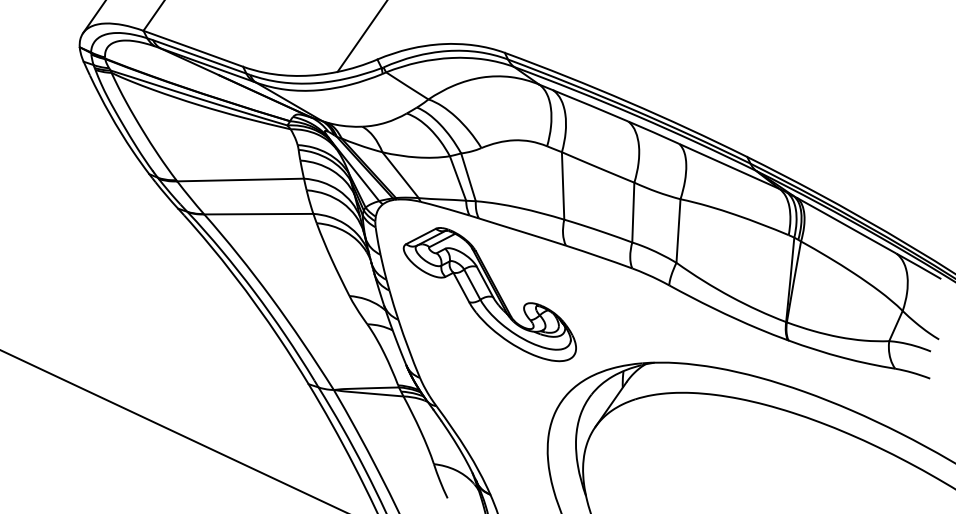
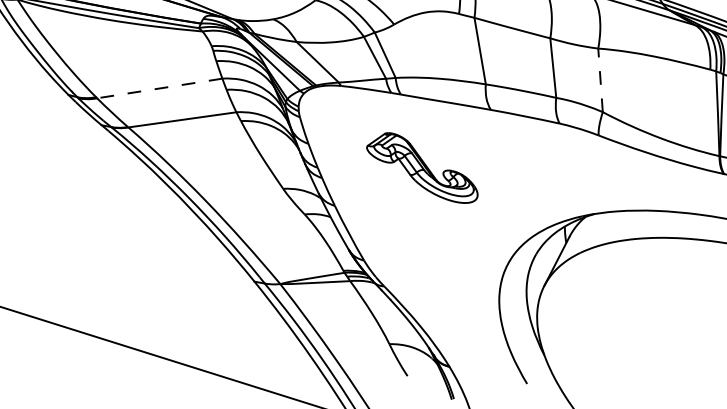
line: (240, 180) -> (159, 88), solid -> dashed
line: (678, 231) -> (600, 80), solid -> dashed
part: (489, 294) -> (421, 168), size x0.6

